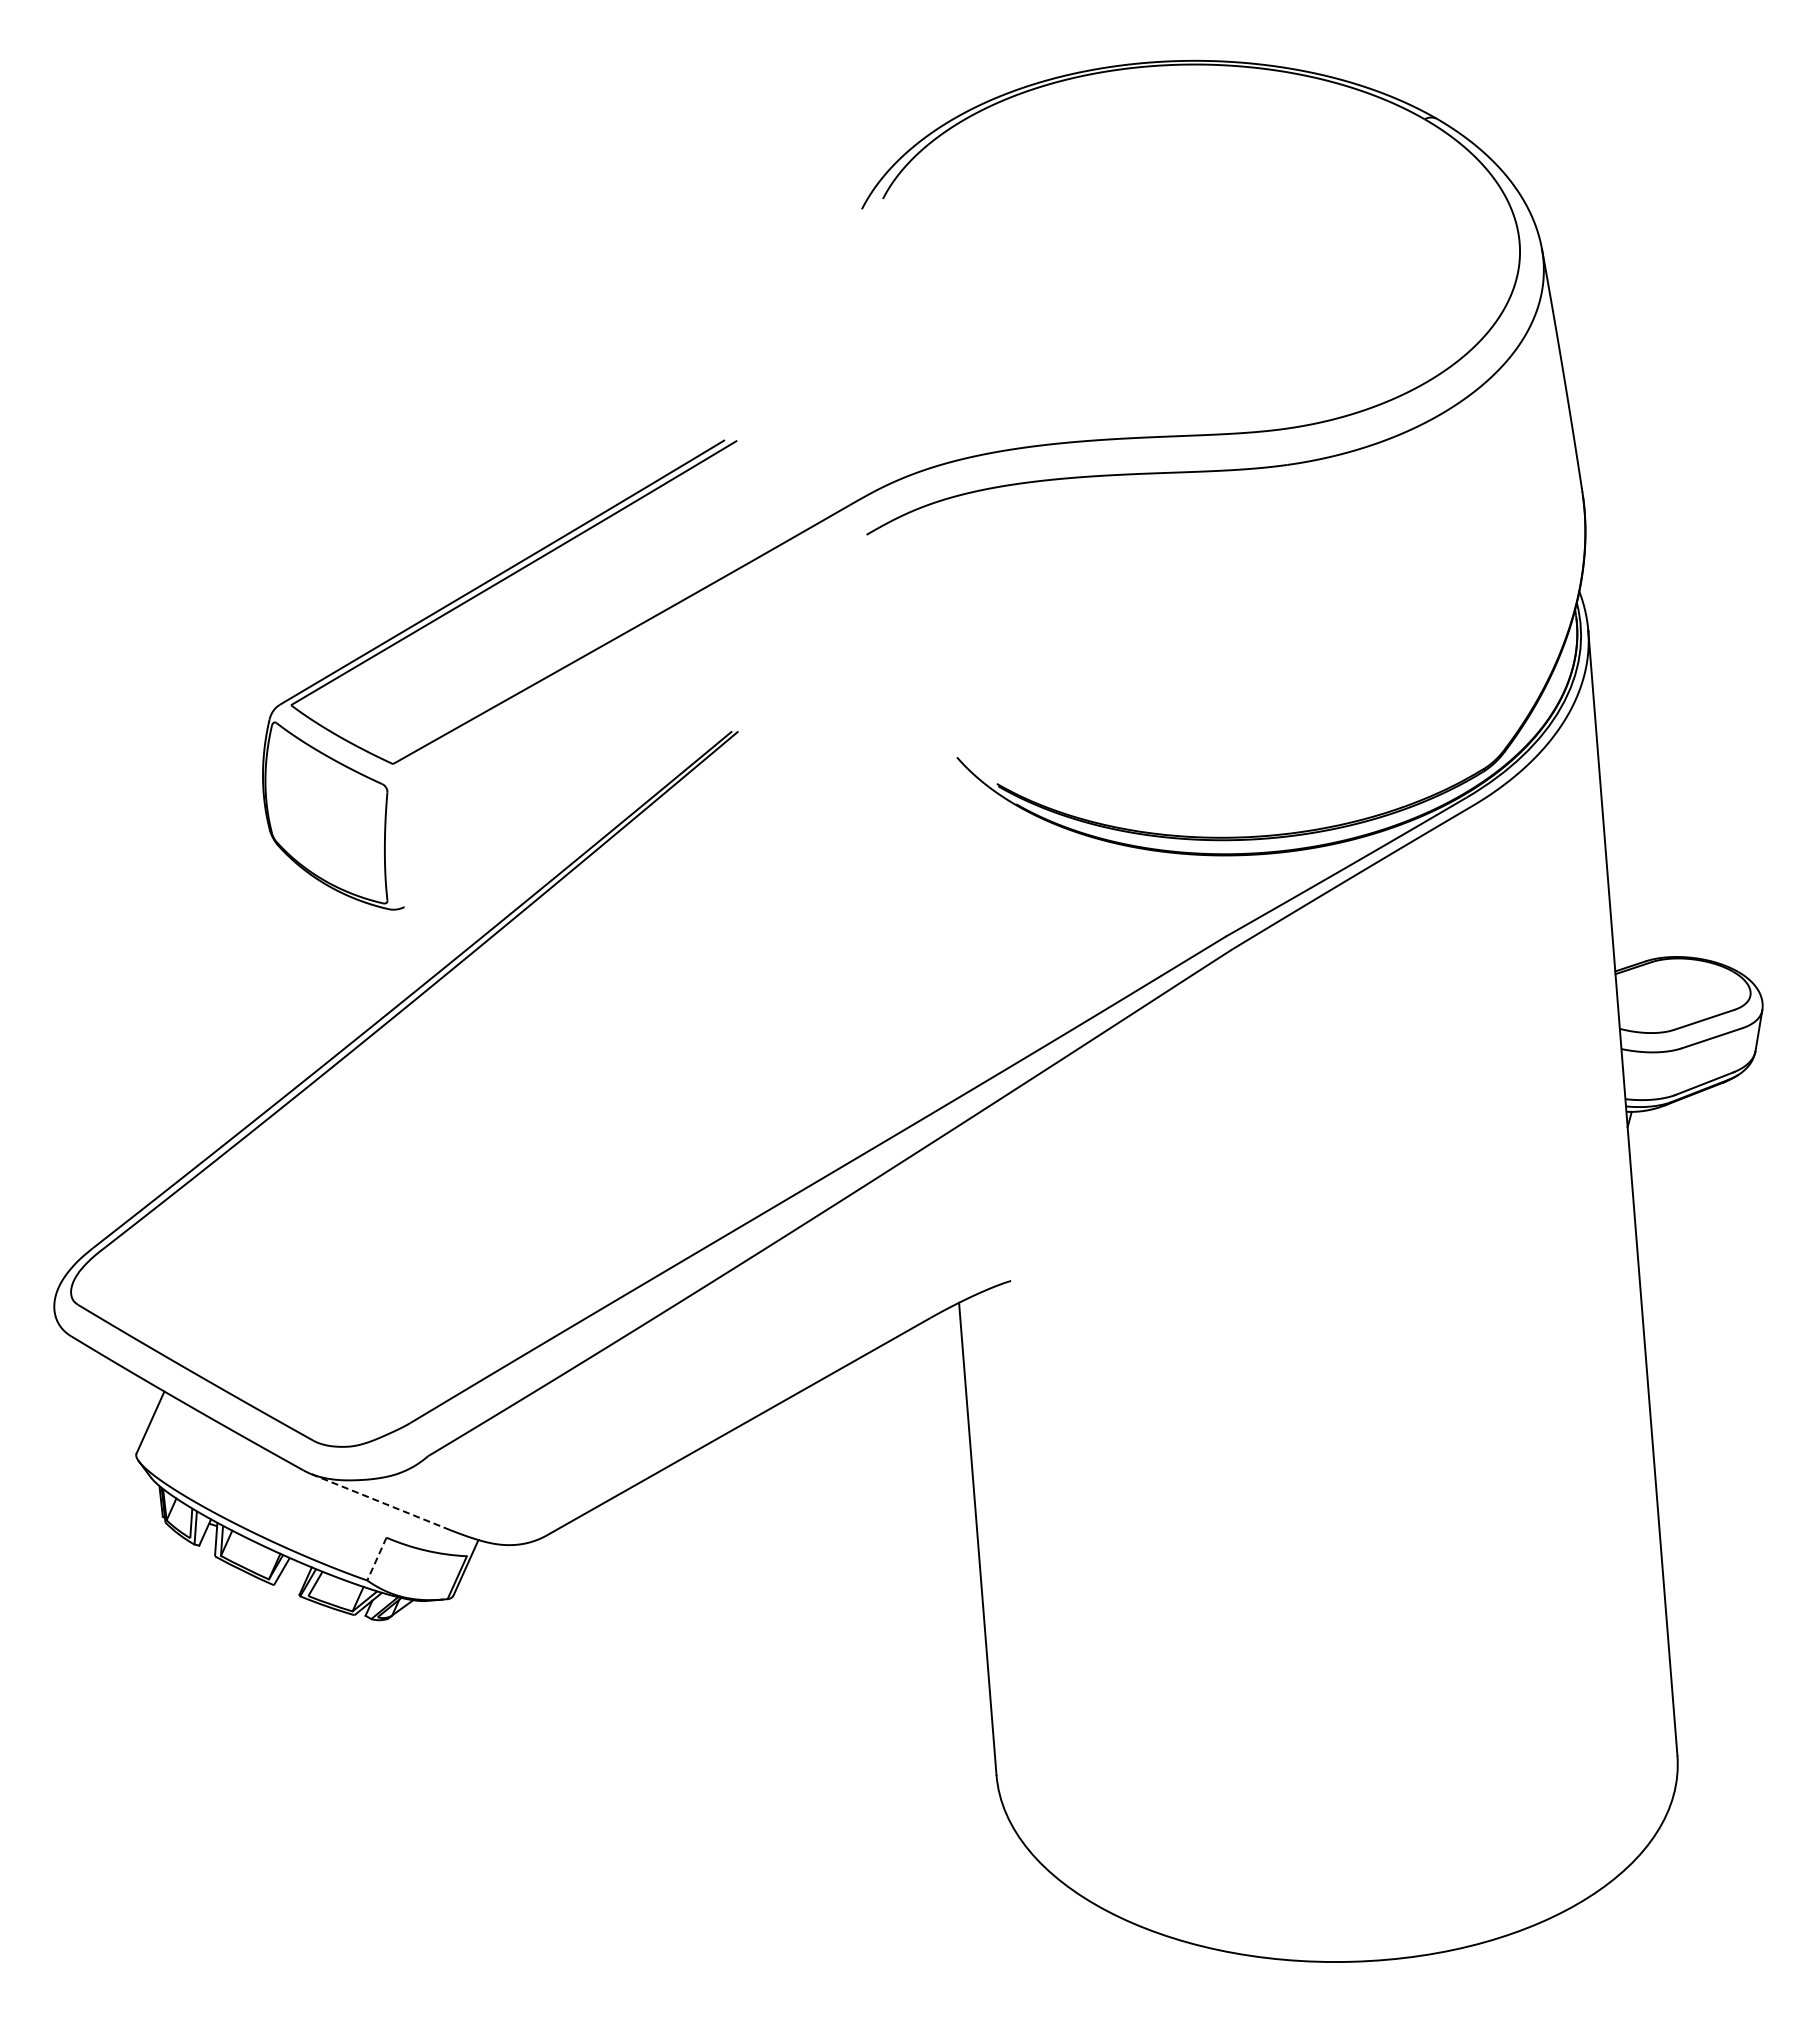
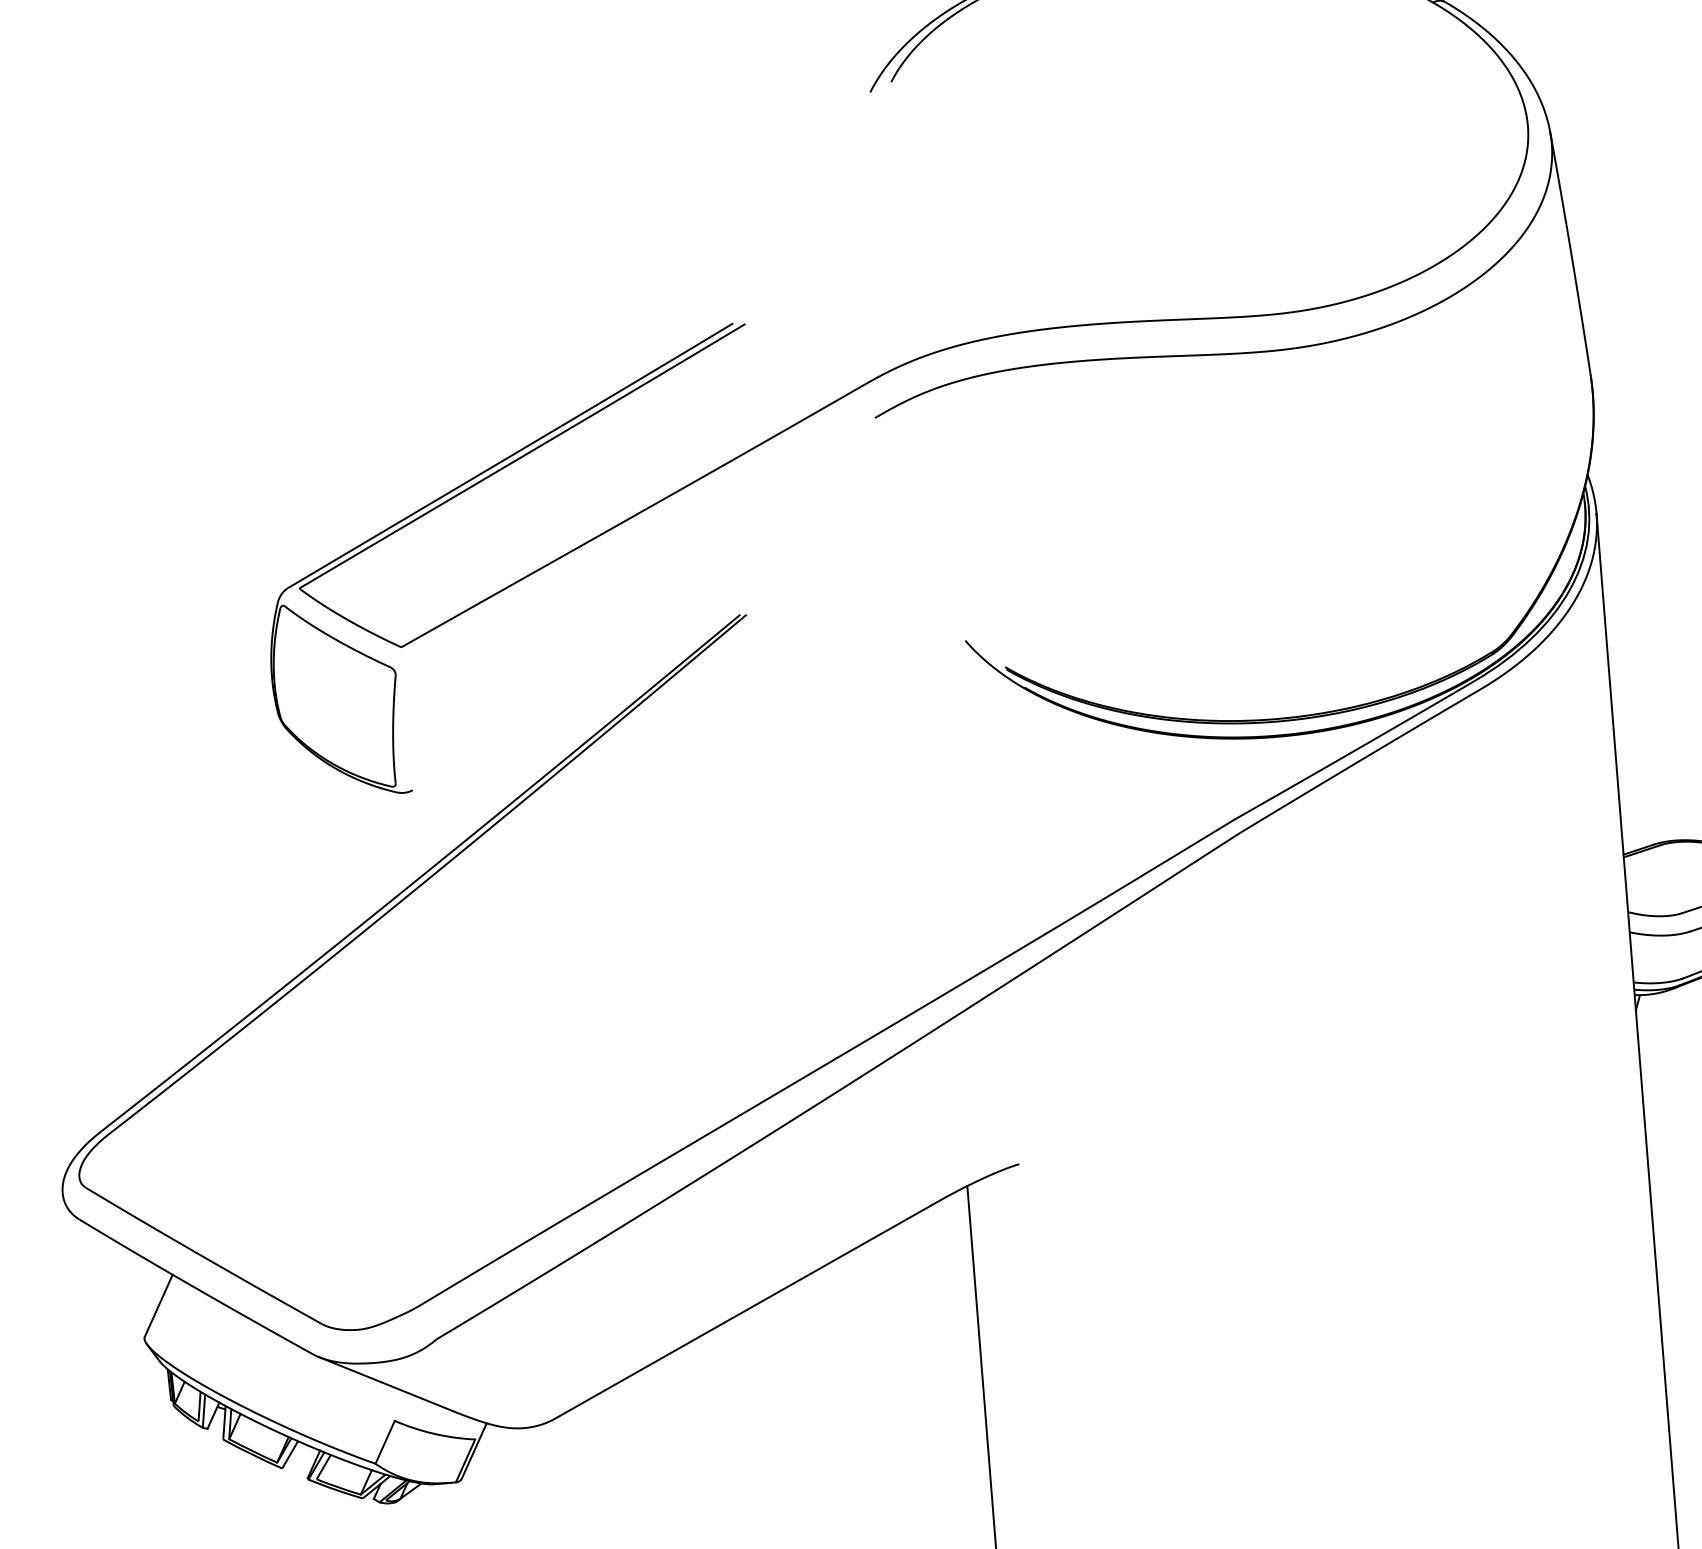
line: (377, 1500) -> (385, 1383), dashed -> solid
line: (376, 1559) -> (384, 1442), dashed -> solid

